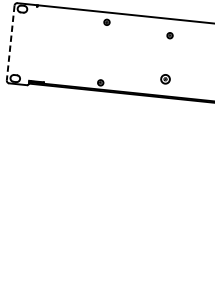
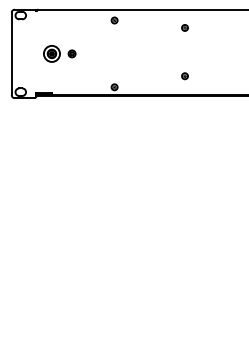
line: (10, 43) -> (11, 54), dashed -> solid
part: (53, 47) -> (59, 53), added
part: (165, 79) -> (184, 76), size x0.62

